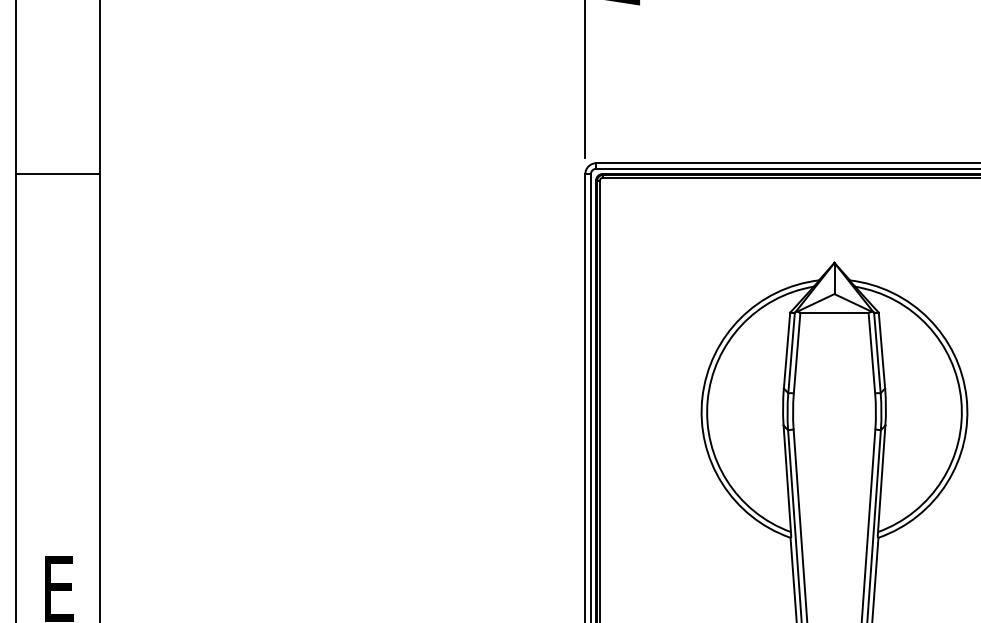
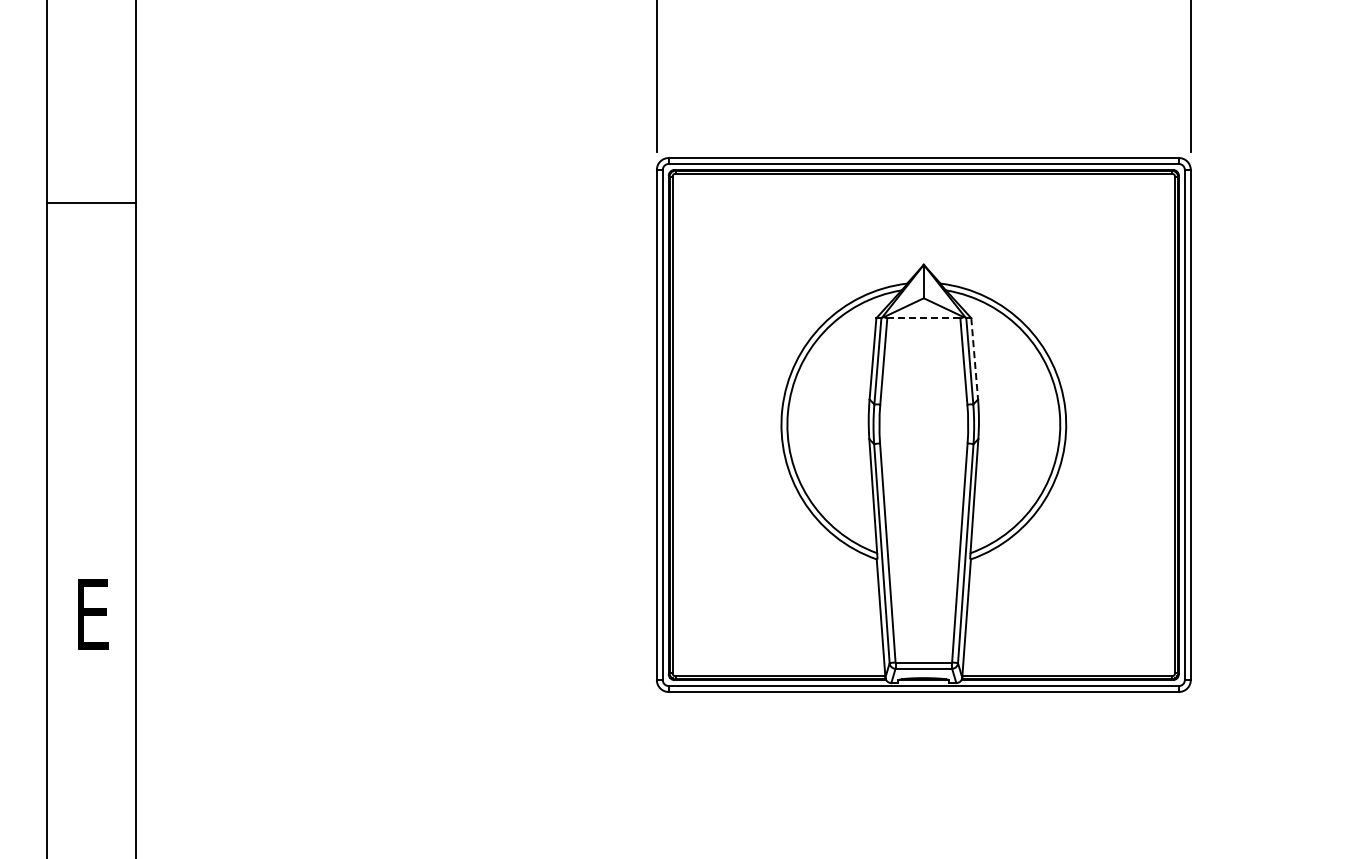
line: (57, 173) -> (91, 203), moved
line: (834, 312) -> (923, 318), solid -> dashed
line: (881, 350) -> (974, 358), solid -> dashed

